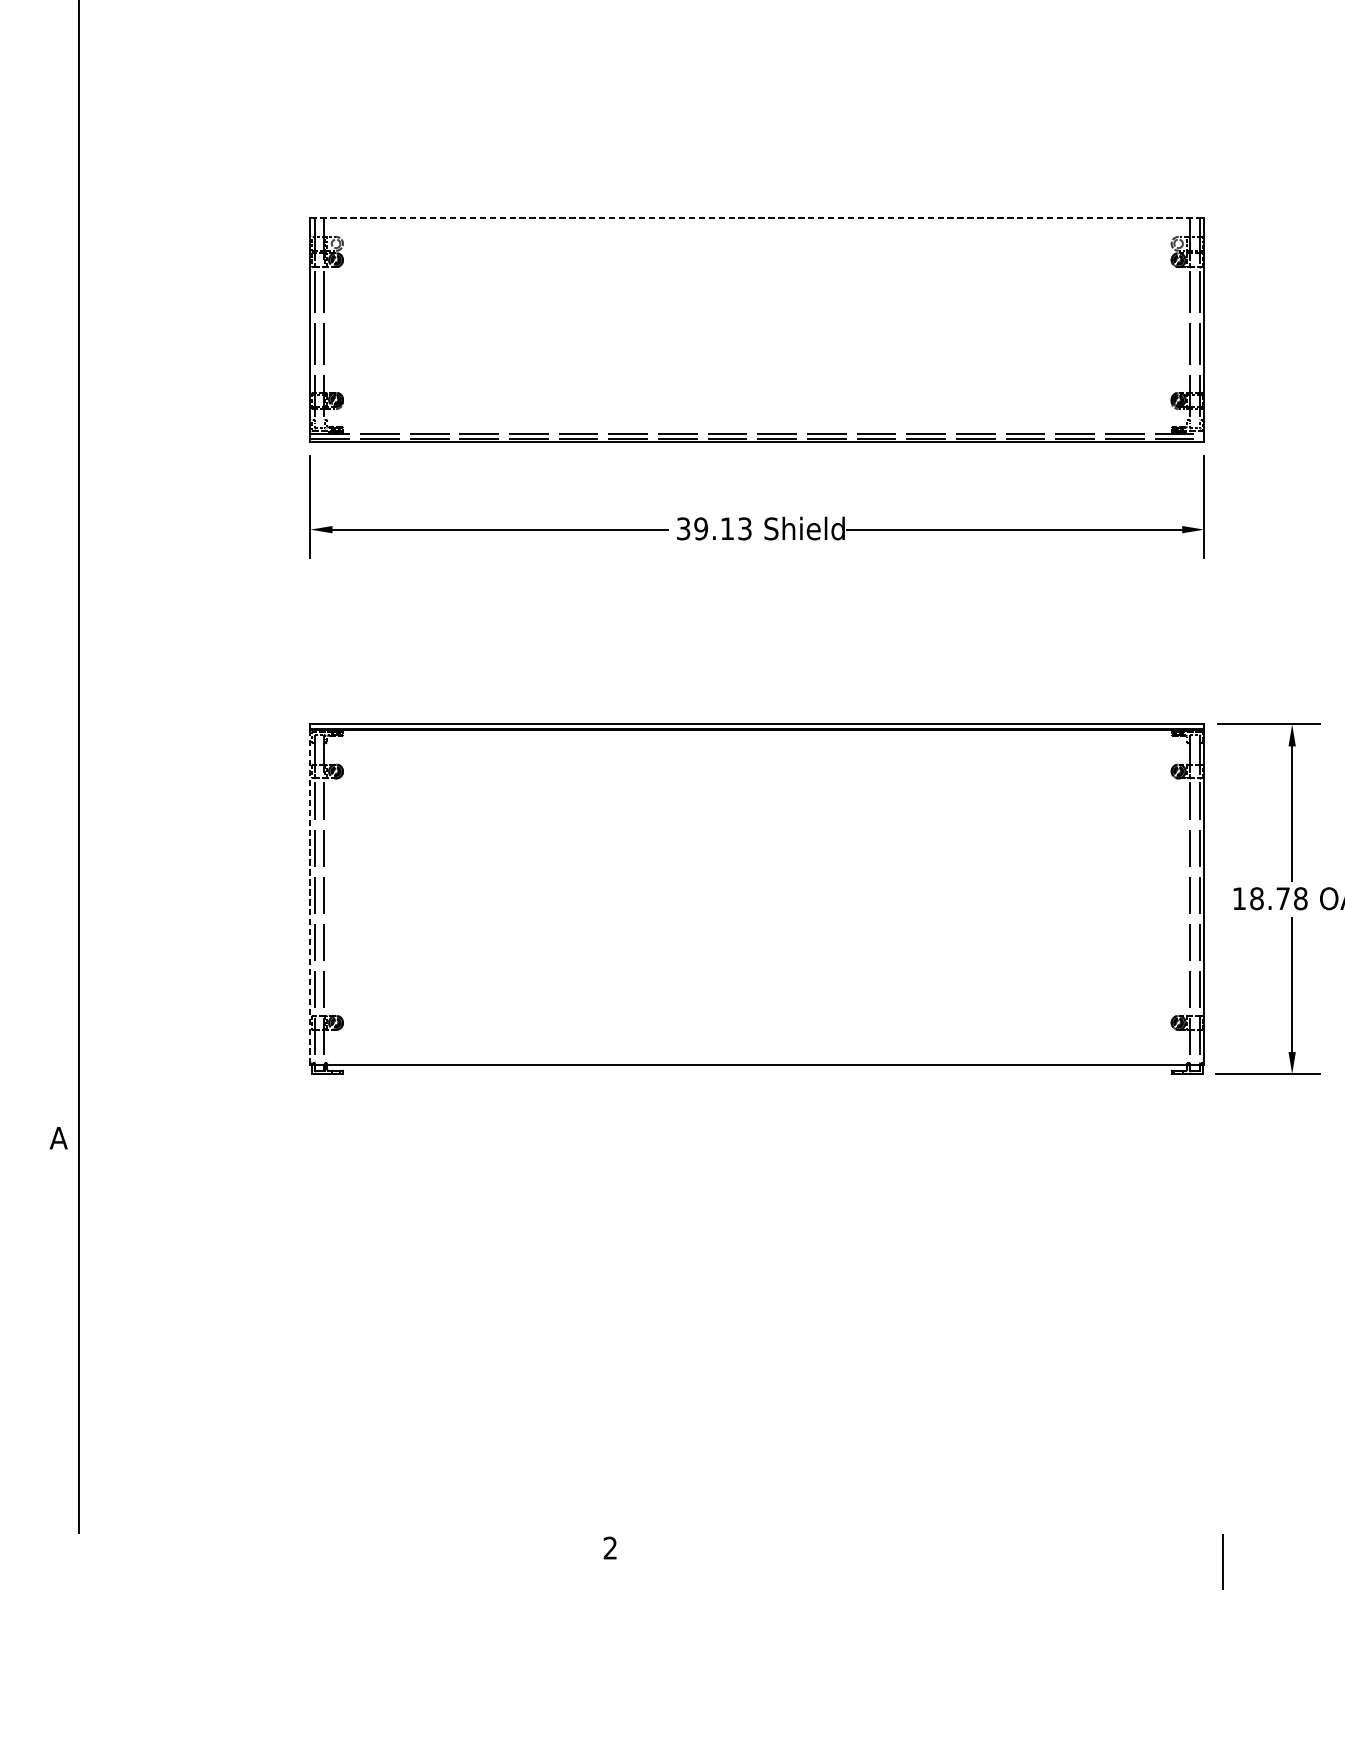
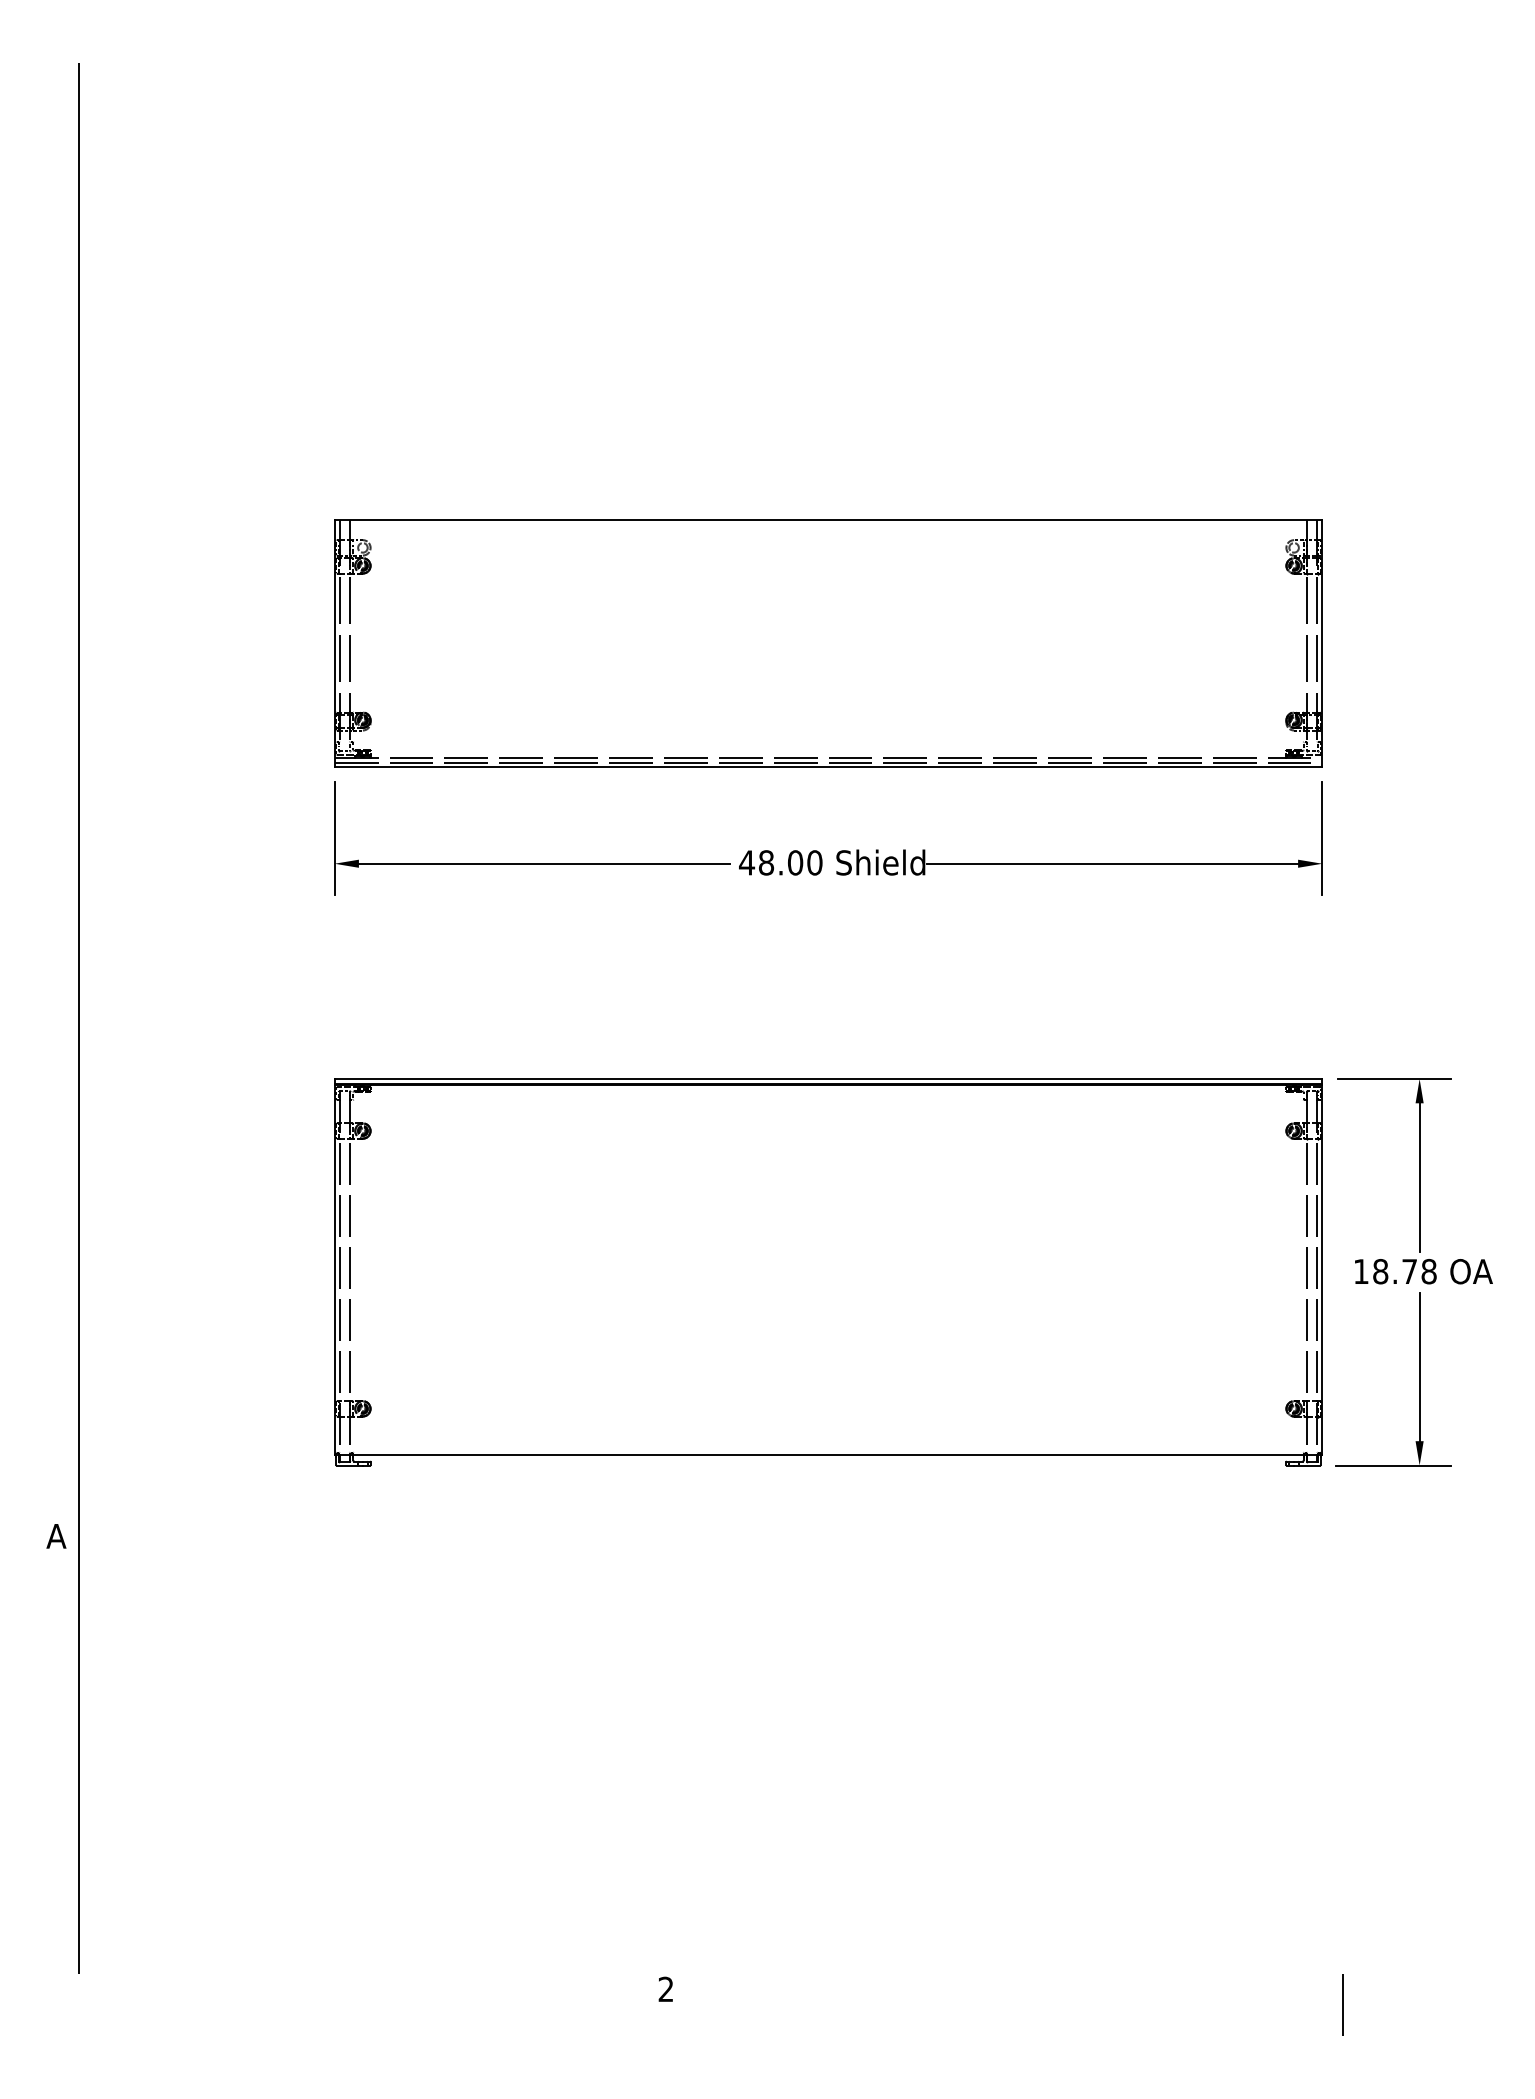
line: (757, 218) -> (828, 519), dashed -> solid
text: (713, 528) -> (780, 862), 39.13 -> 48.00
line: (310, 896) -> (334, 1269), dashed -> solid

